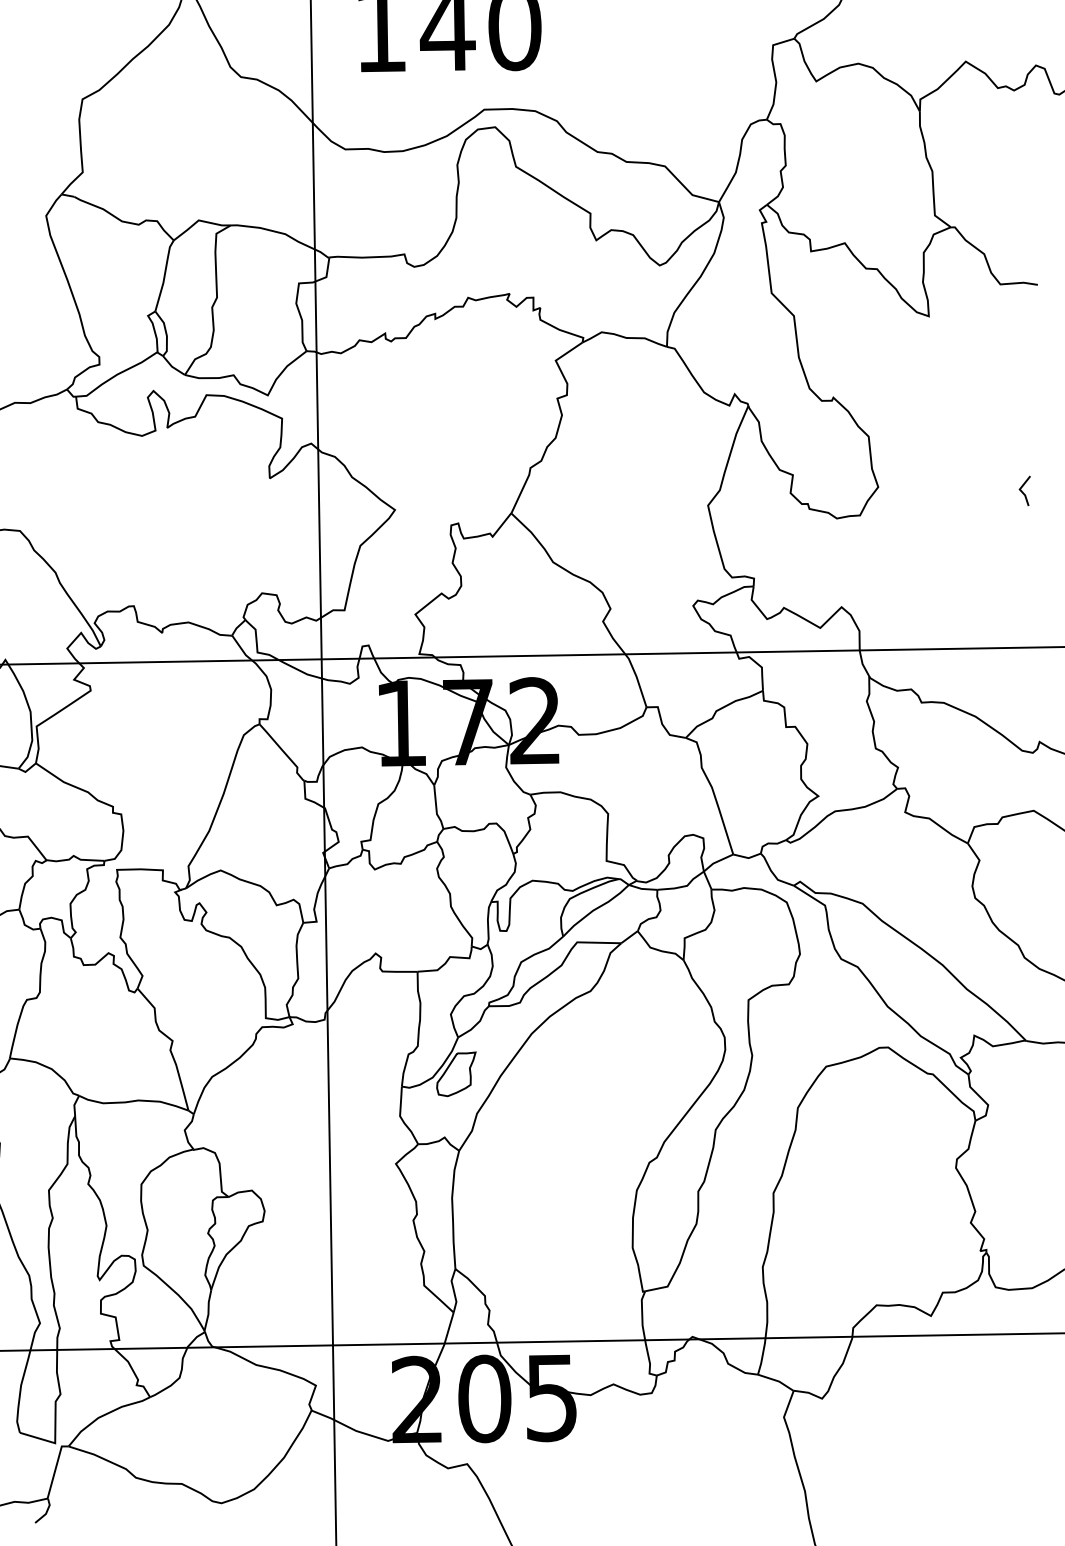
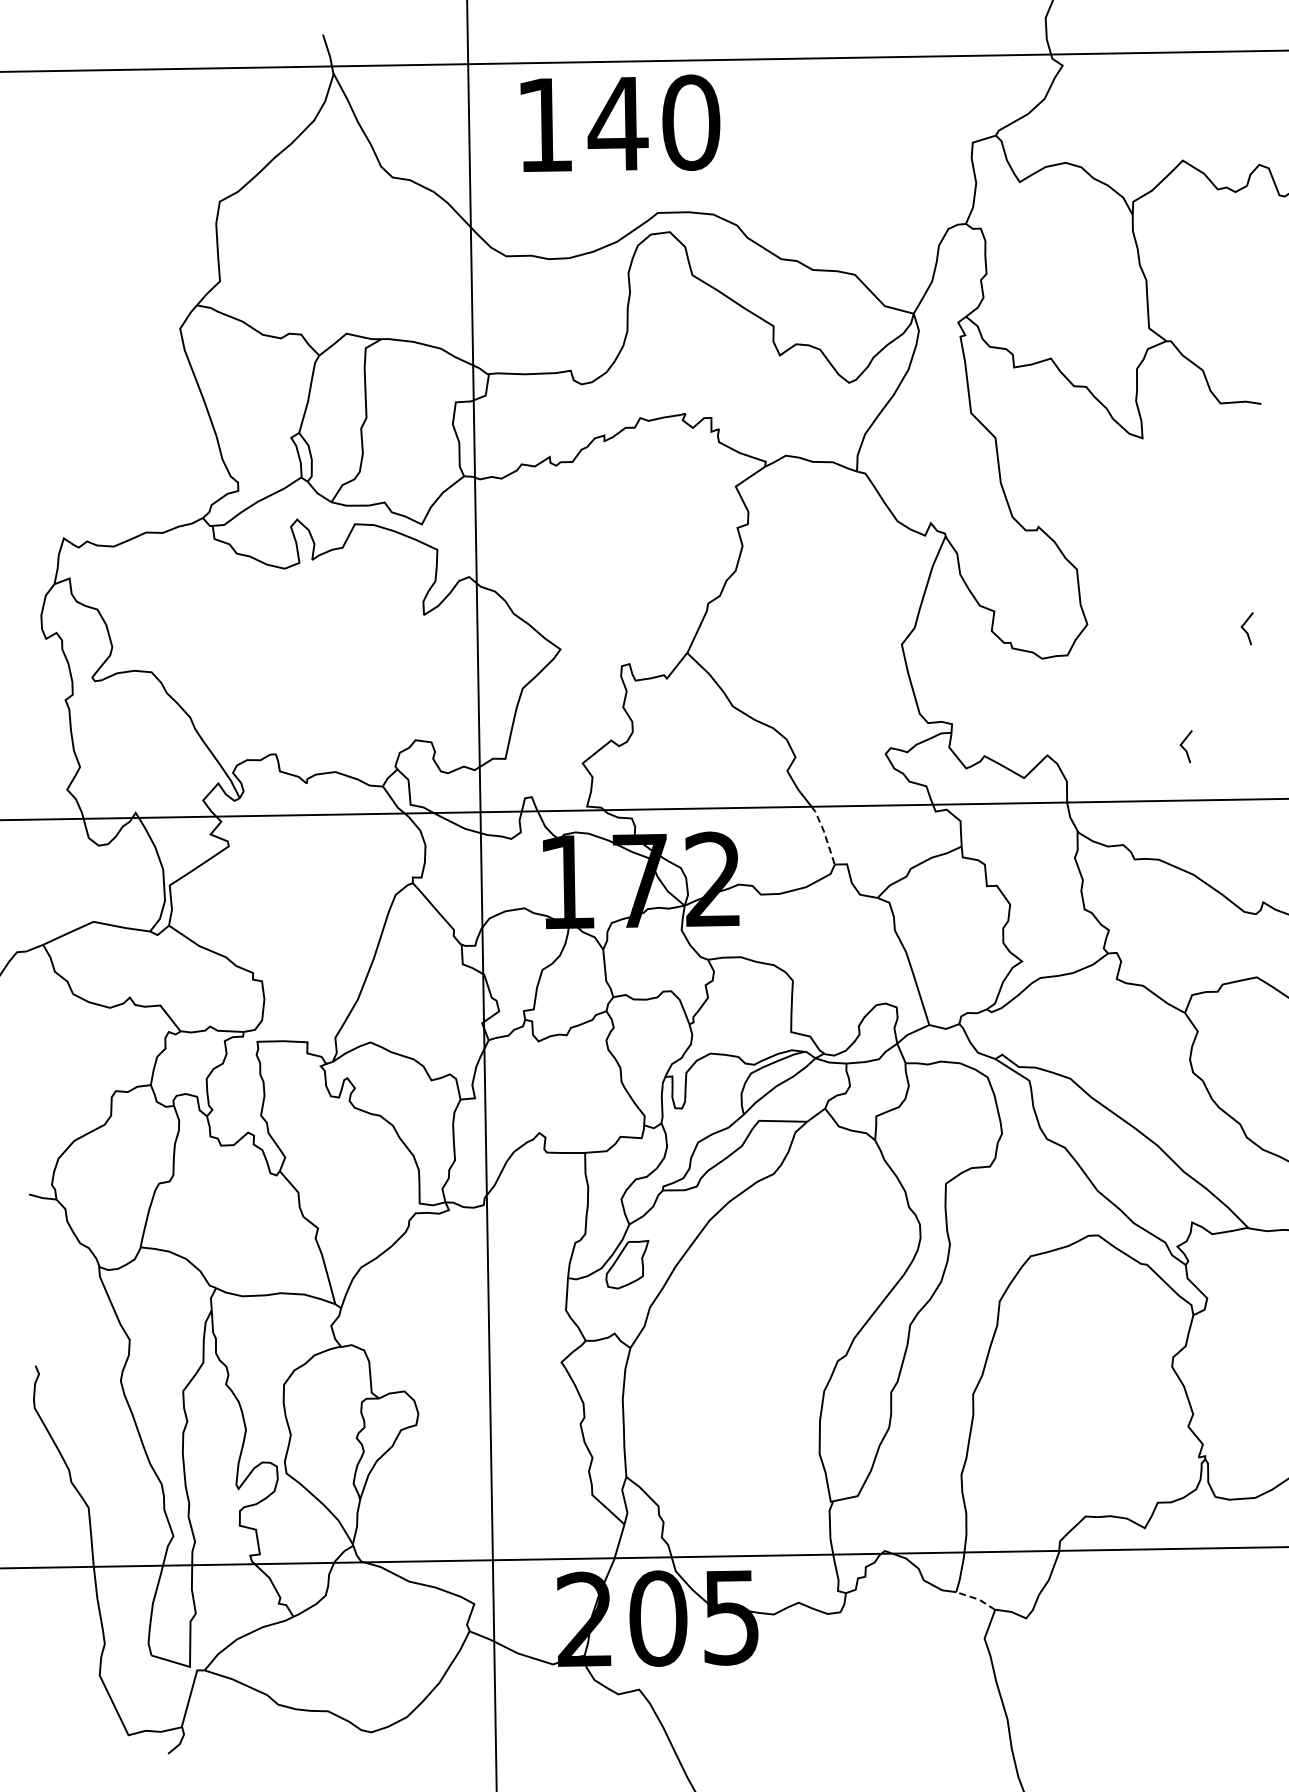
line: (967, 599) -> (1184, 747), added
line: (637, 678) -> (824, 833), solid -> dashed
line: (777, 1381) -> (977, 1599), solid -> dashed

